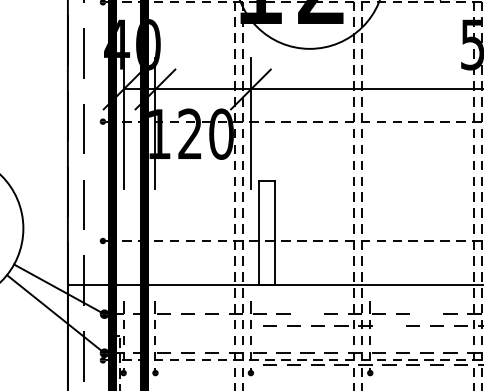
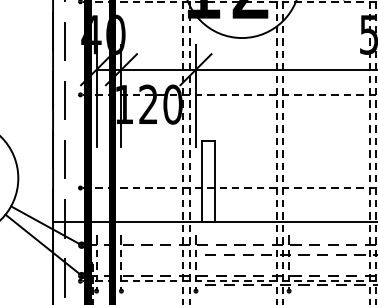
line: (306, 313) -> (239, 244), added
line: (427, 313) -> (333, 244), added
line: (388, 326) -> (303, 254), added

